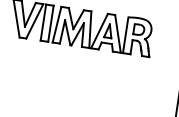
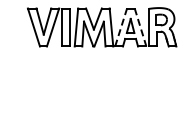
line: (99, 31) -> (121, 27), solid -> dashed
line: (117, 33) -> (140, 27), solid -> dashed

